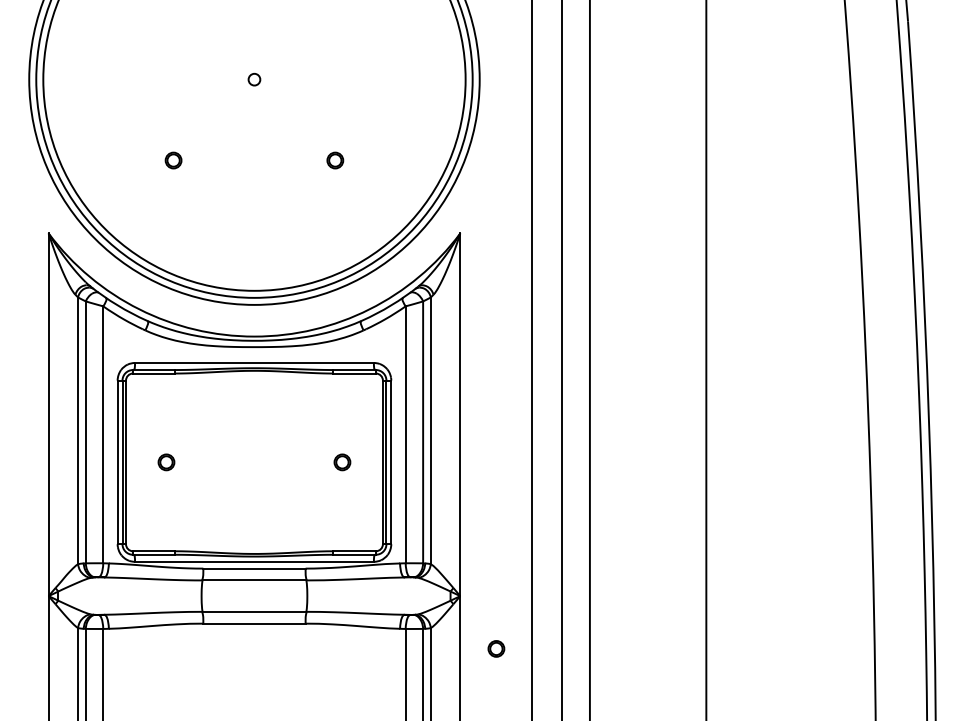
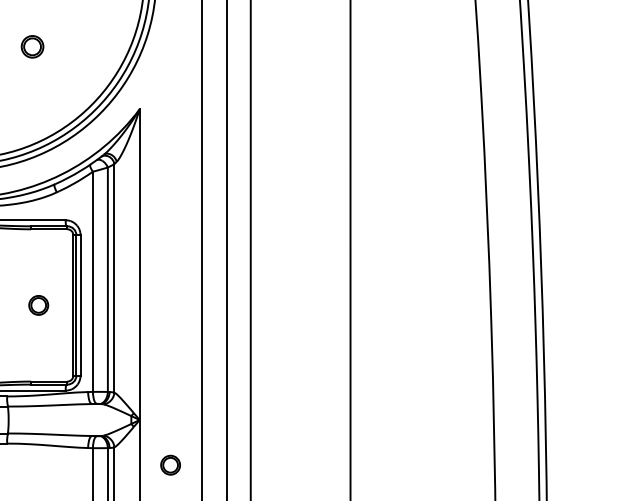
part: (335, 160) -> (32, 46), size x1.6
part: (342, 462) -> (38, 305), size x1.4
part: (496, 648) -> (170, 464), size x1.4

